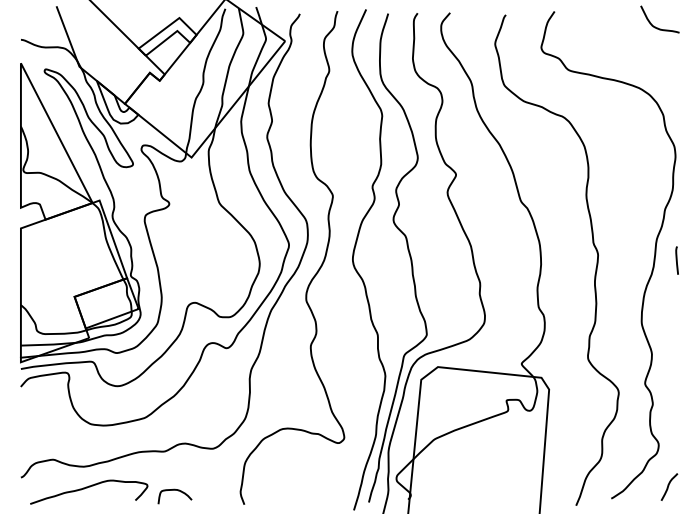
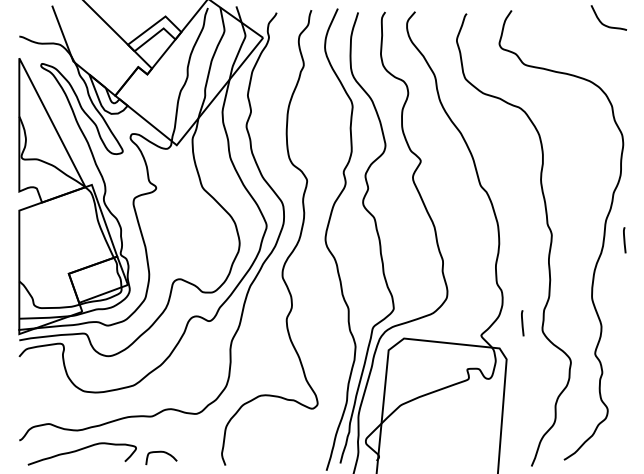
line: (566, 350) -> (522, 323), added
curve: (669, 487) -> (617, 449), removed

